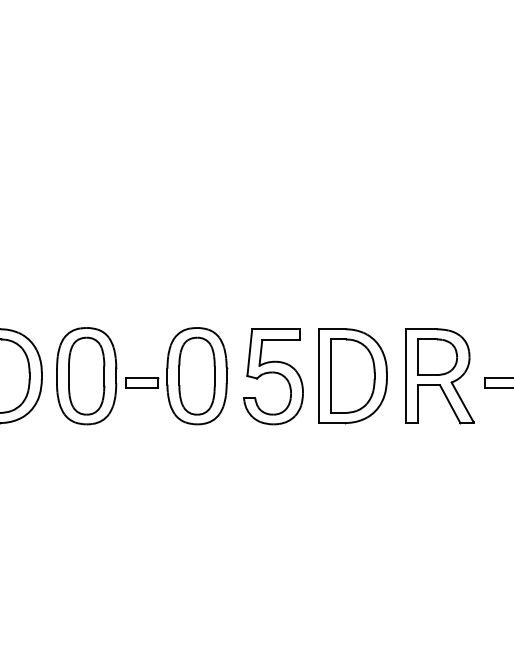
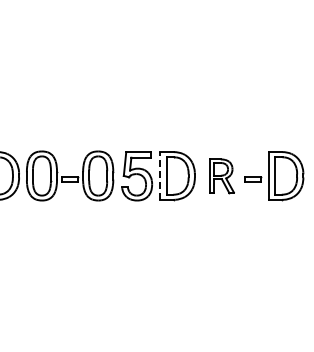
line: (319, 377) -> (160, 176), solid -> dashed
part: (439, 377) -> (221, 176), size x0.7

